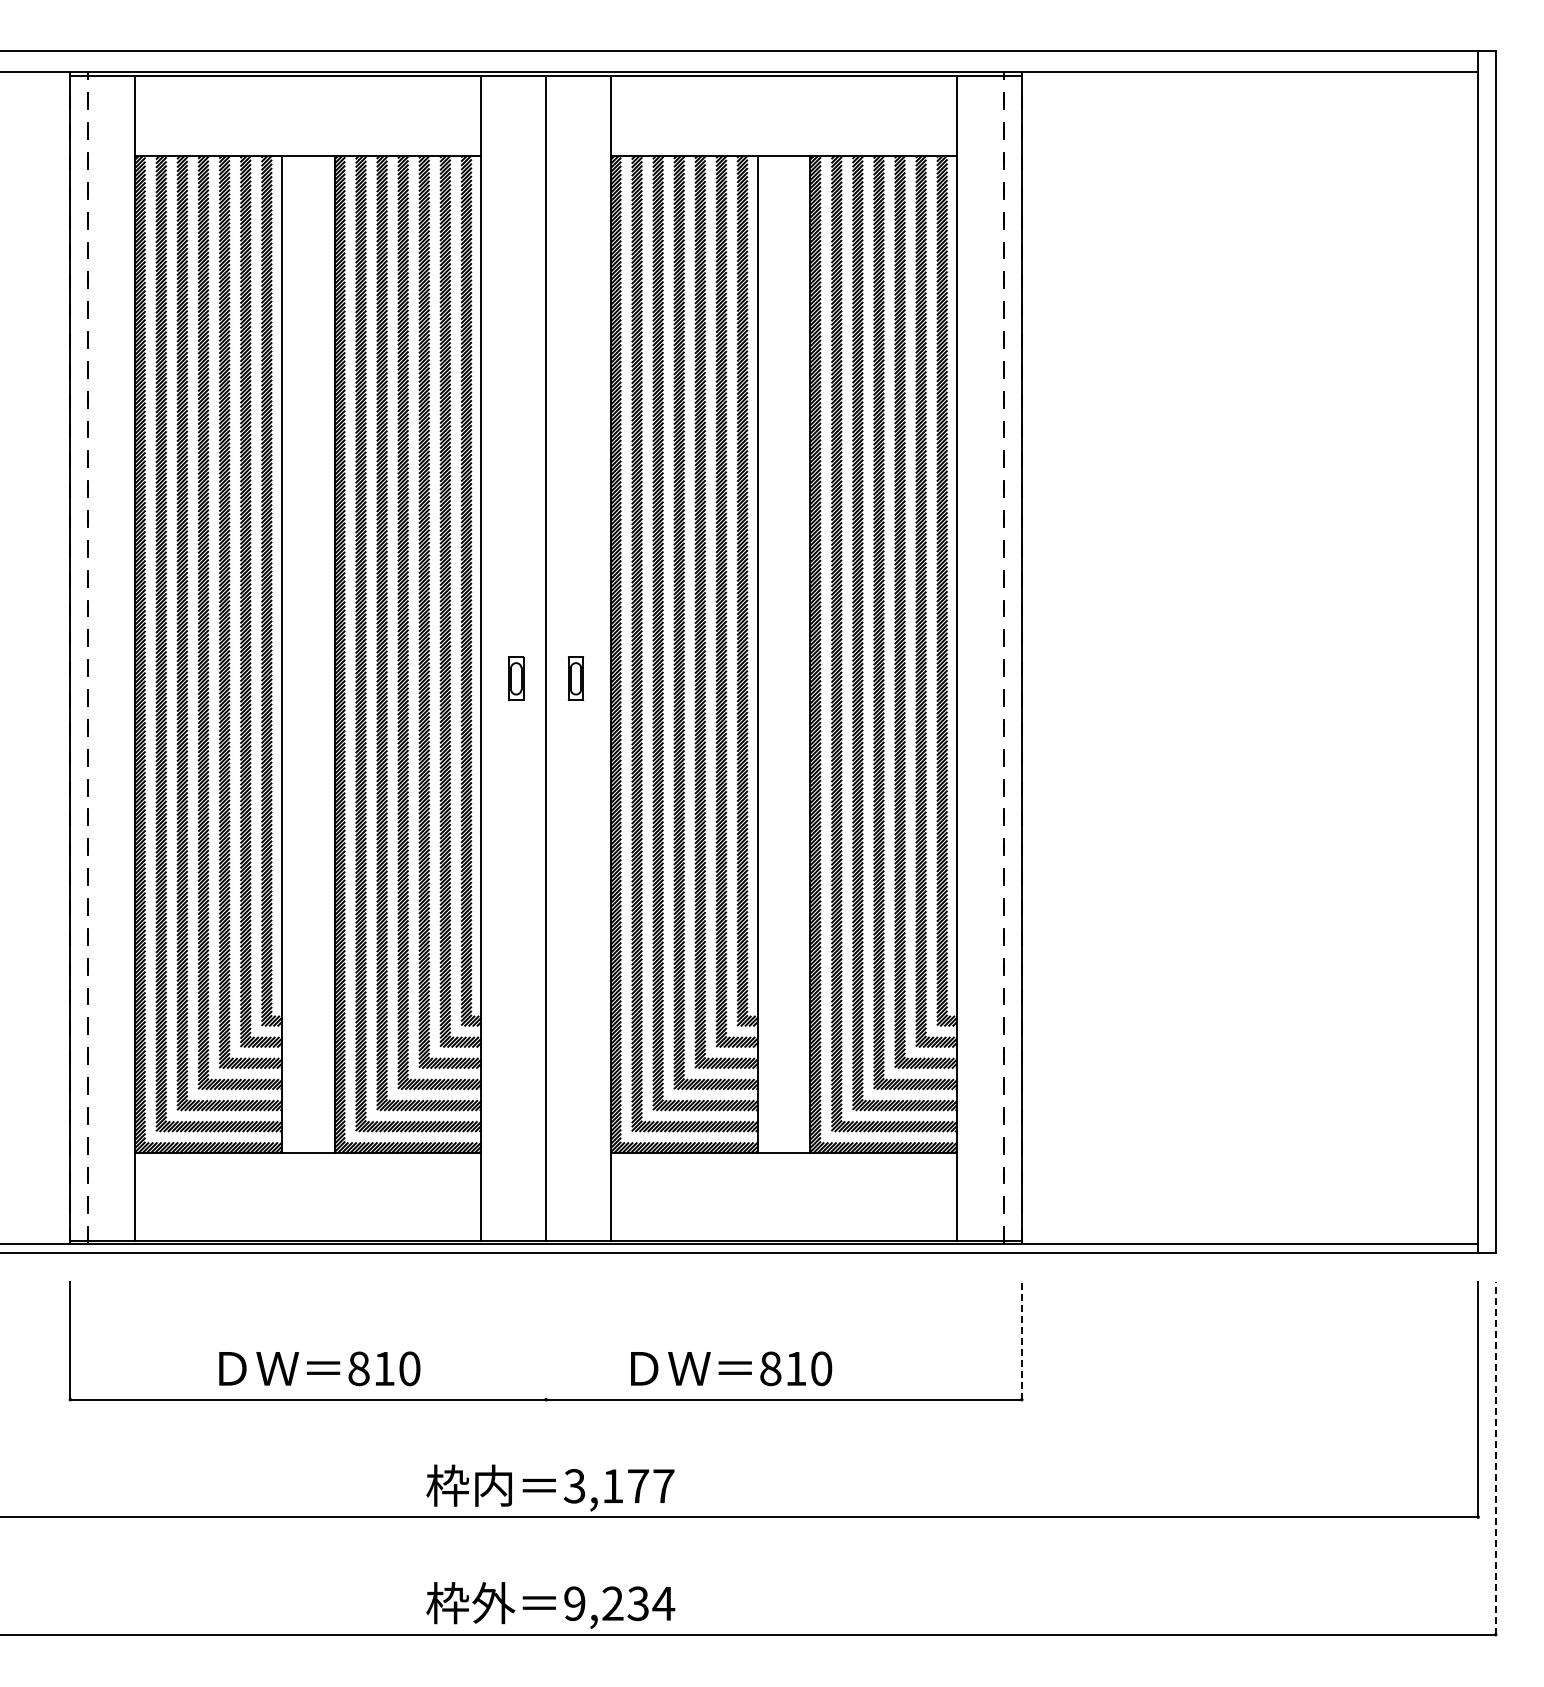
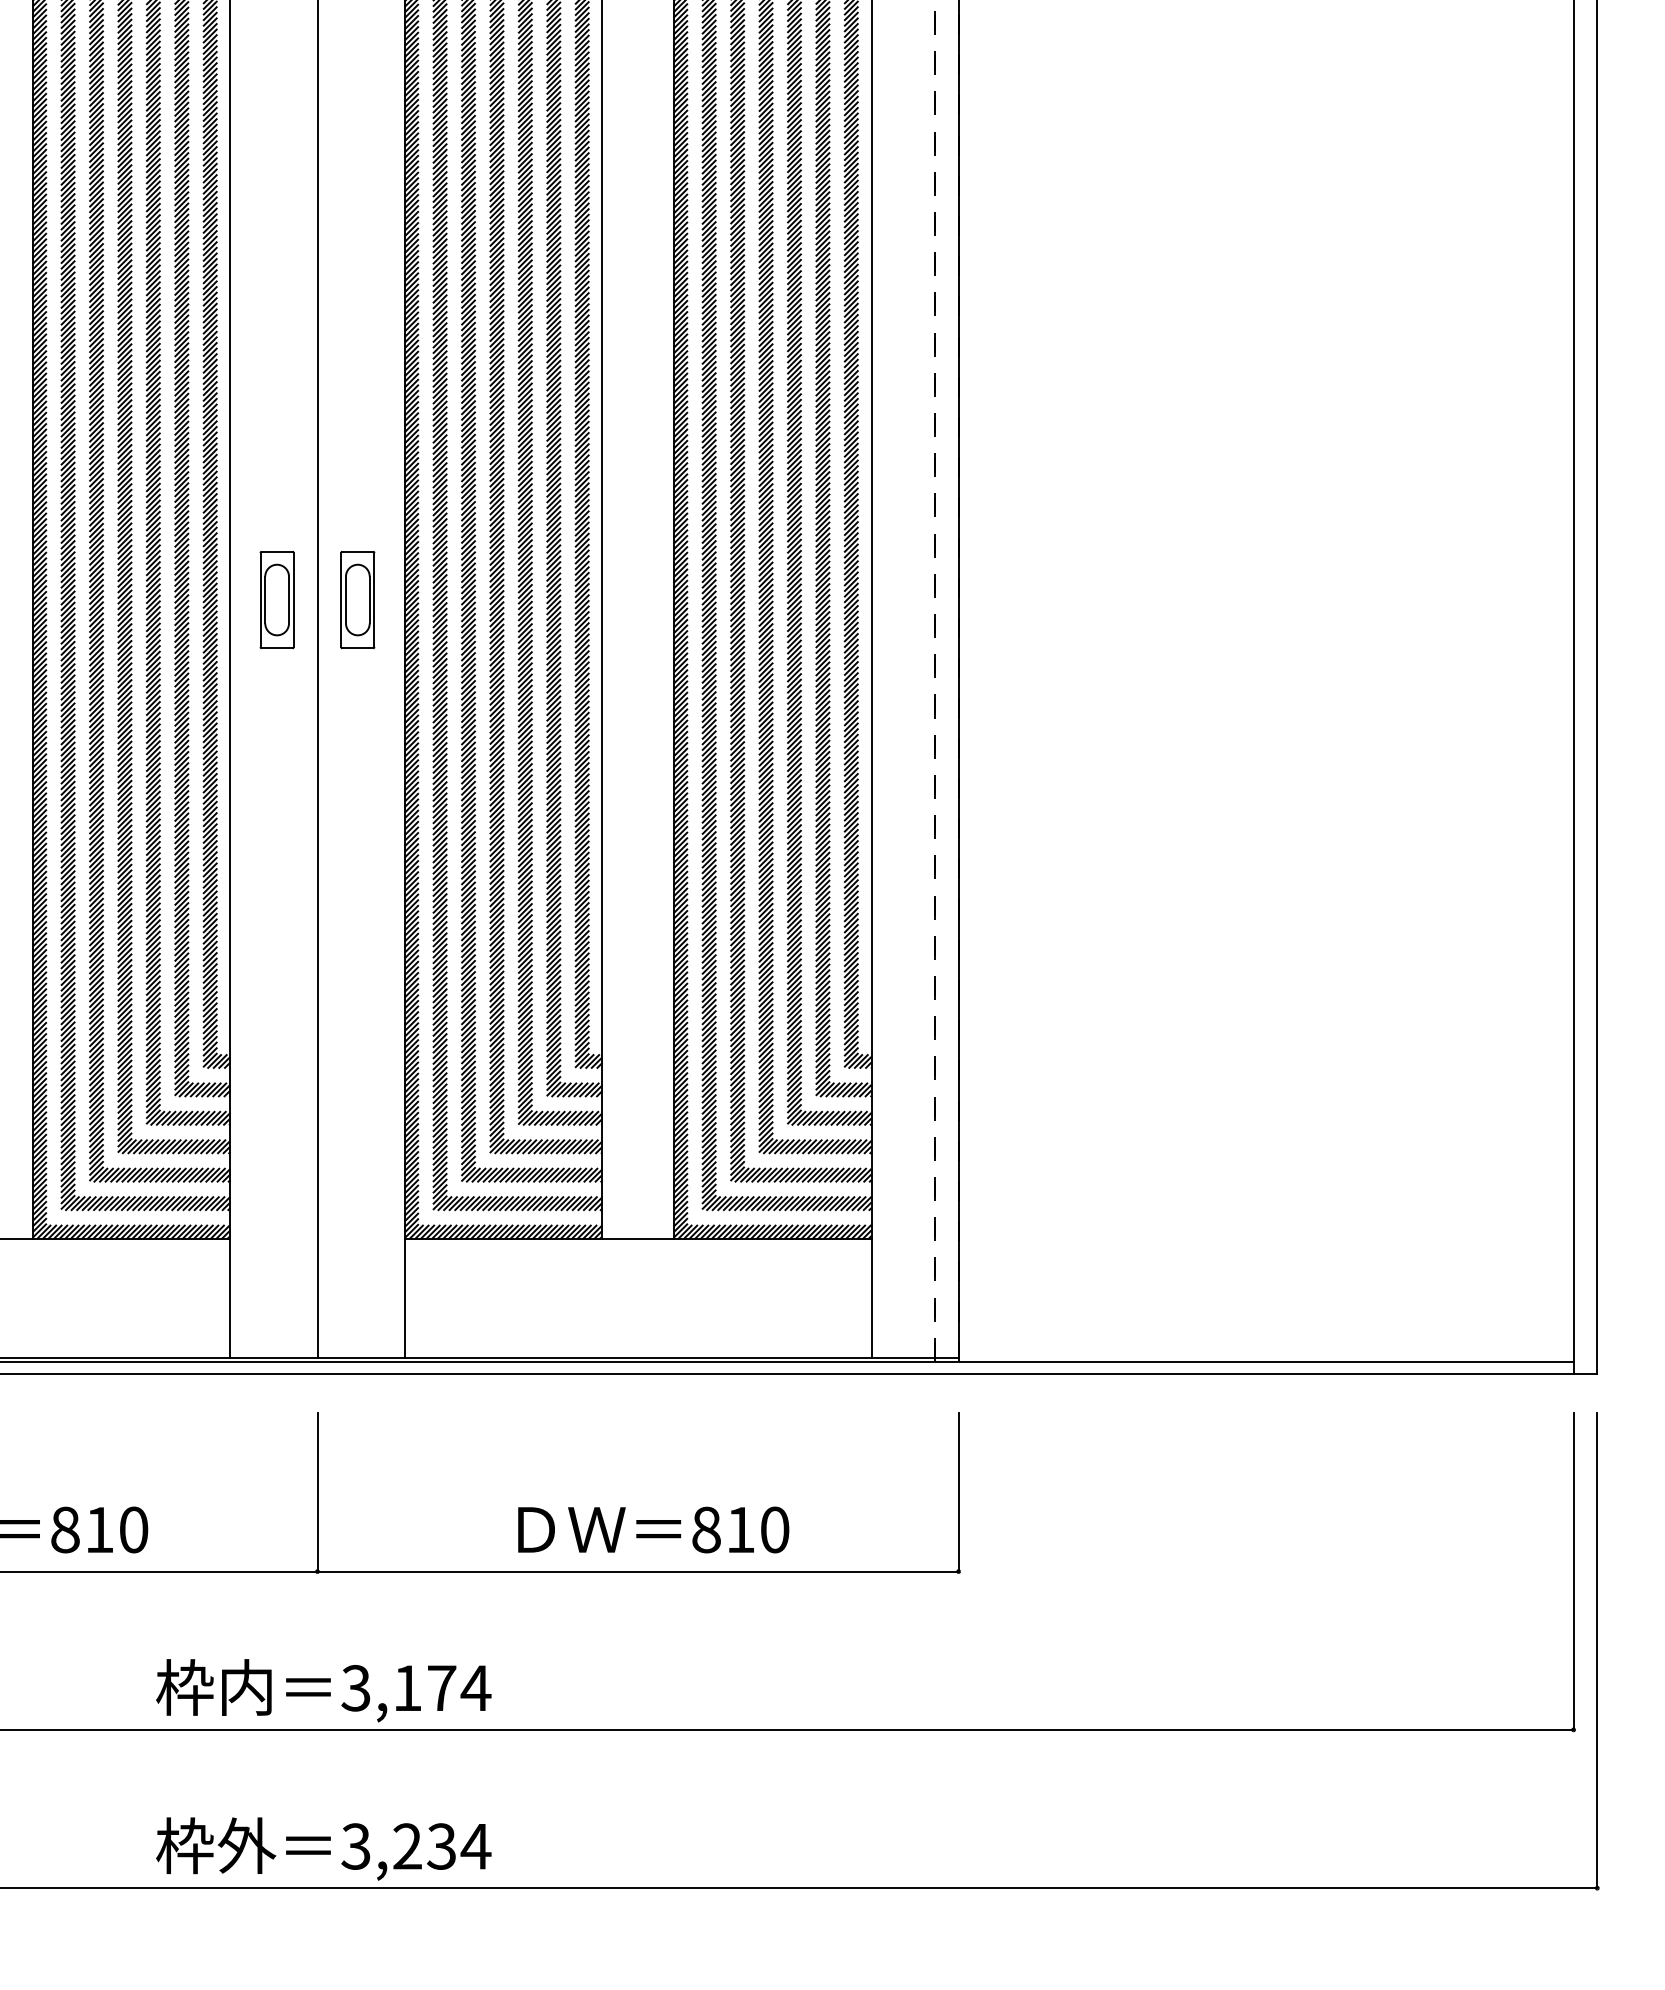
part: (516, 678) -> (277, 599), size x1.67
part: (575, 678) -> (357, 599), size x1.67
line: (546, 1340) -> (318, 1491), added
line: (1021, 1340) -> (958, 1491), dashed -> solid
text: (731, 1368) -> (653, 1529), moved
line: (1495, 1457) -> (1596, 1649), dashed -> solid
text: (663, 1485) -> (475, 1687), 3,177 -> 3,174
text: (574, 1603) -> (355, 1846), 9,234 -> 3,234

